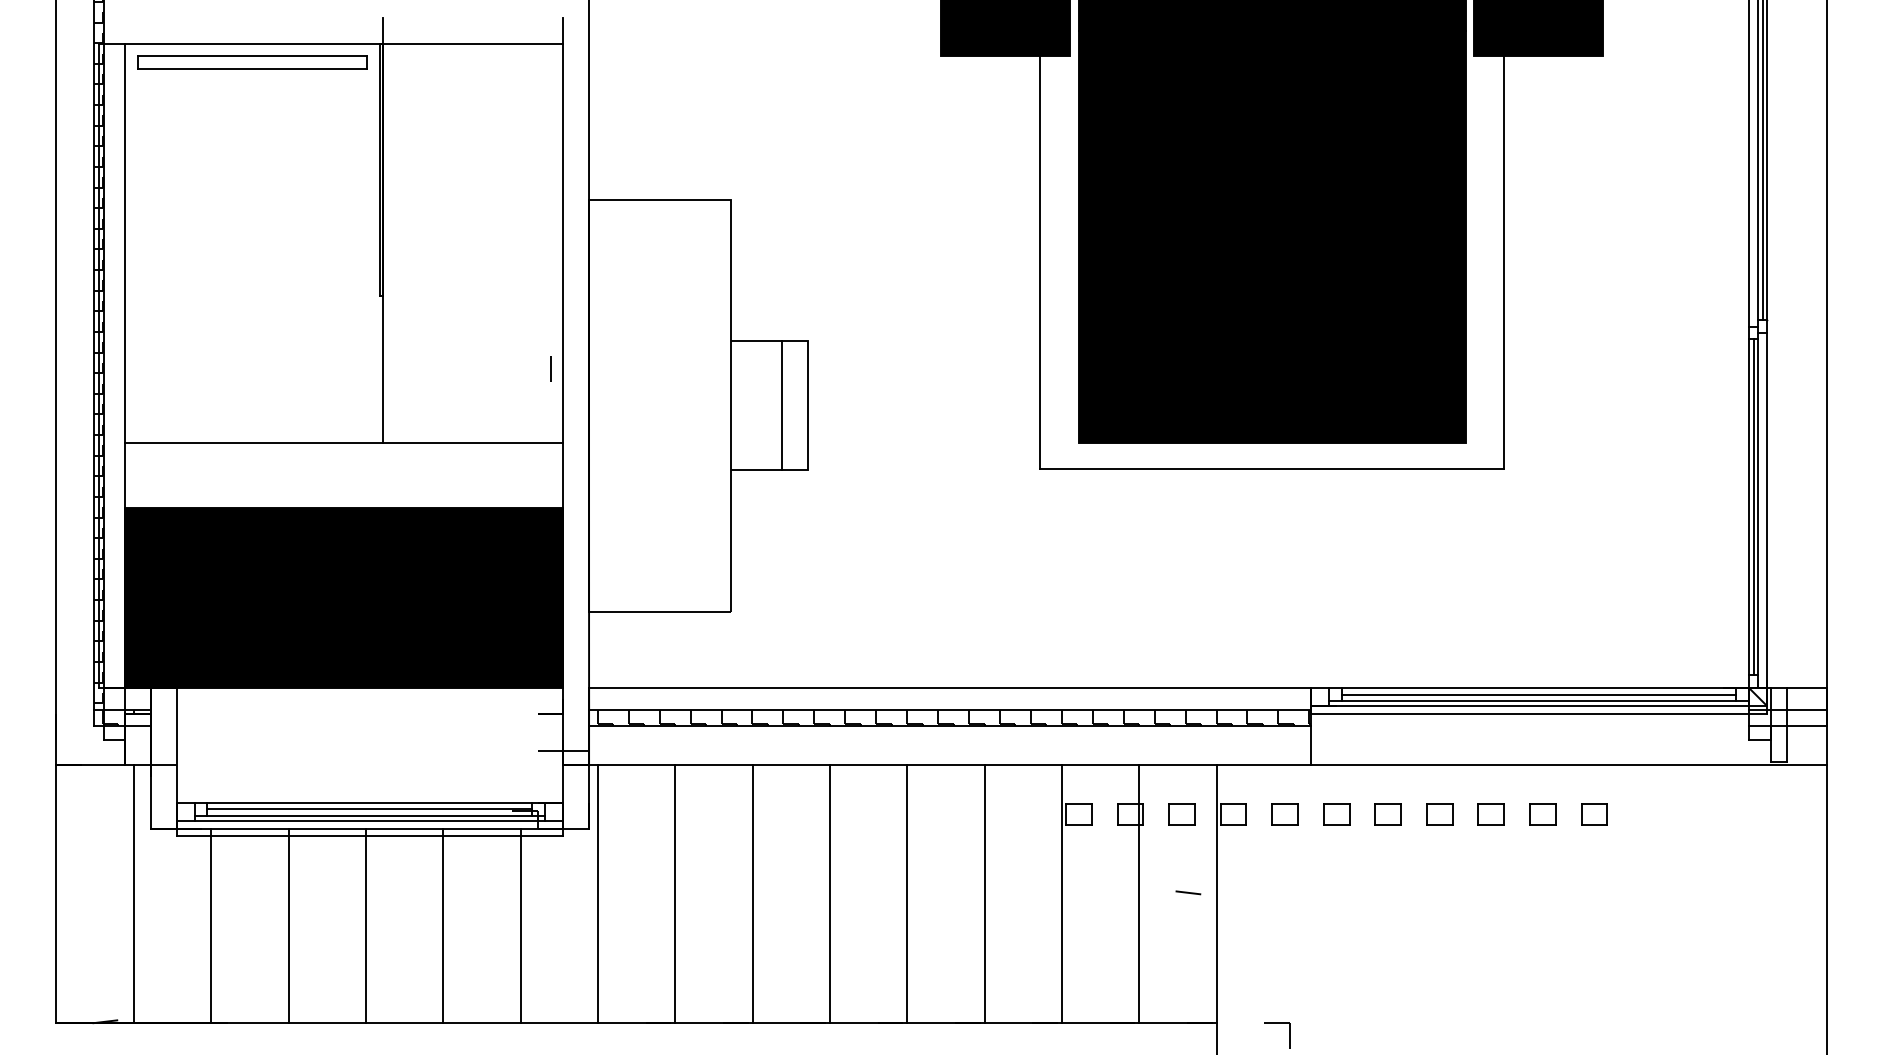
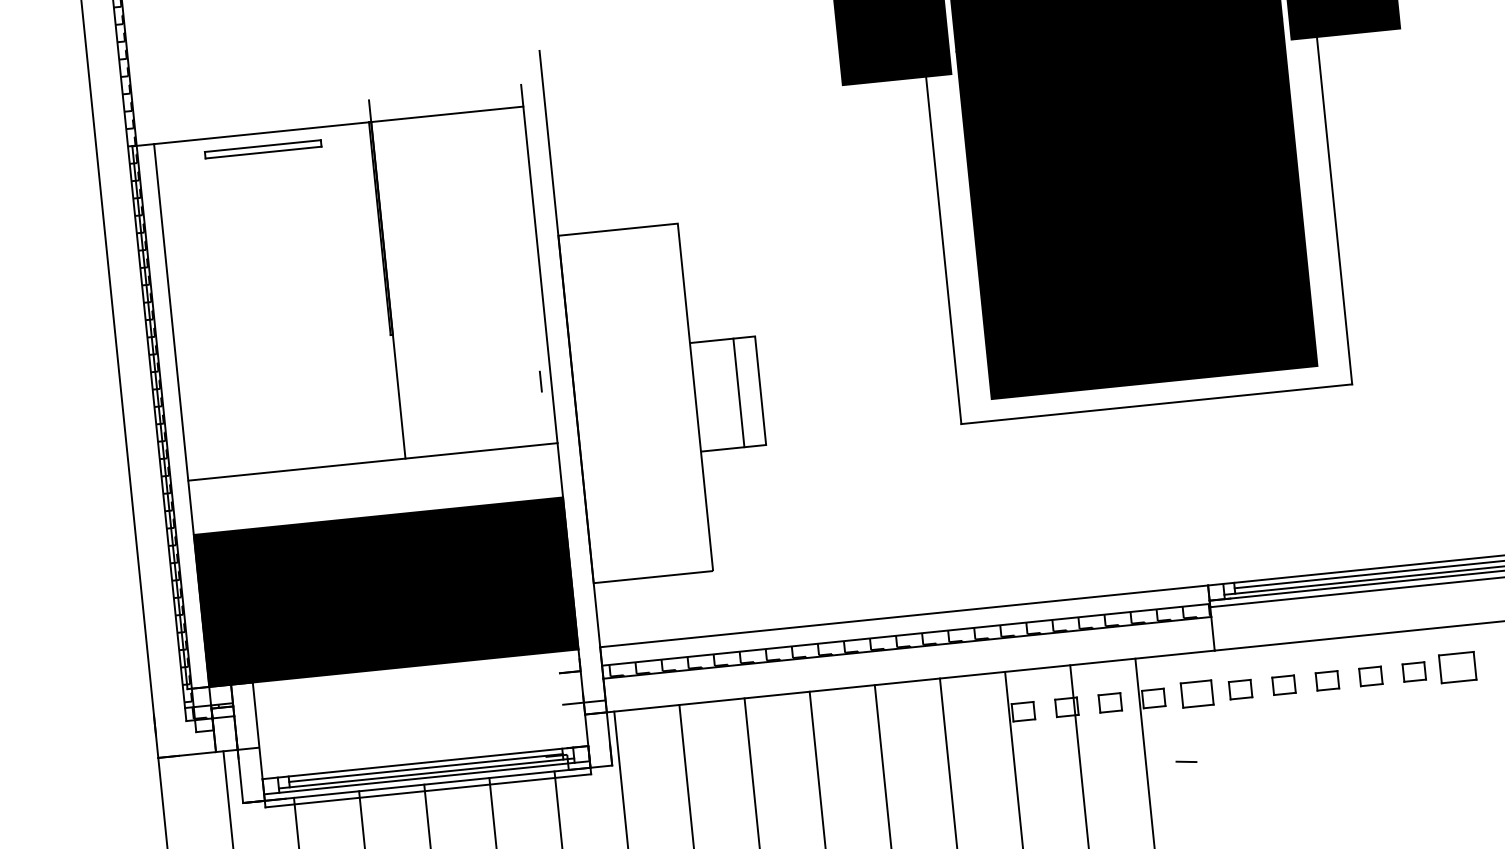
part: (252, 62) -> (263, 149), size x0.6
part: (1284, 814) -> (1196, 694), size x1.4
part: (1594, 814) -> (1457, 667), size x1.6
line: (1188, 892) -> (1186, 761), moved

